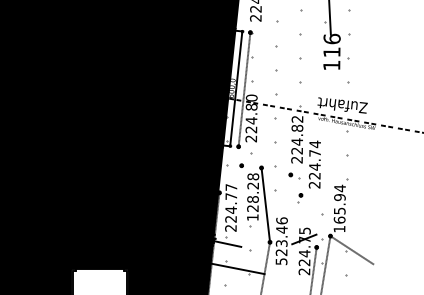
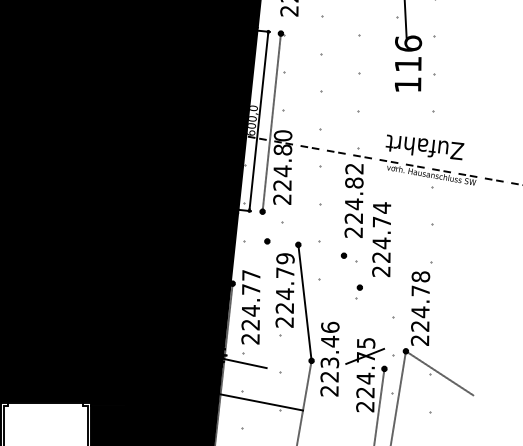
text: (252, 197) -> (284, 290), 128.28 -> 224.79
text: (339, 208) -> (420, 308), 165.94 -> 224.78
text: (281, 261) -> (329, 390), 523.46 -> 223.46

